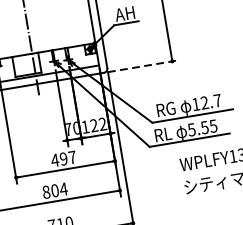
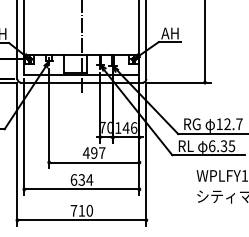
line: (143, 66) -> (178, 82), dashed -> solid
text: (97, 124) -> (129, 127), 122 -> 146
text: (197, 129) -> (217, 146), 5.55 -> 6.35
text: (50, 191) -> (77, 179), 804 -> 634

